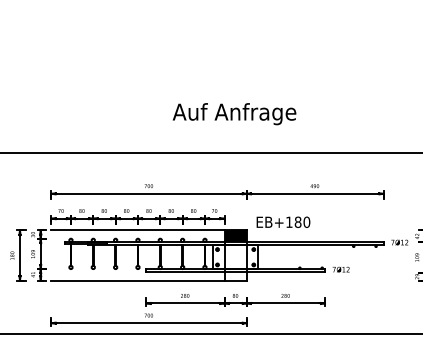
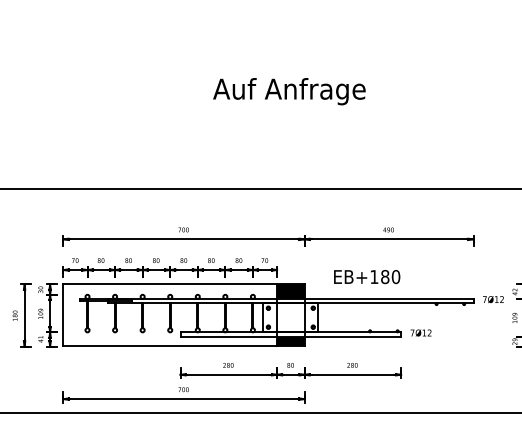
text: (234, 114) -> (289, 92), moved
text: (283, 221) -> (367, 276), moved
line: (51, 255) -> (63, 315), added
fill: (235, 276) -> (290, 341), added

